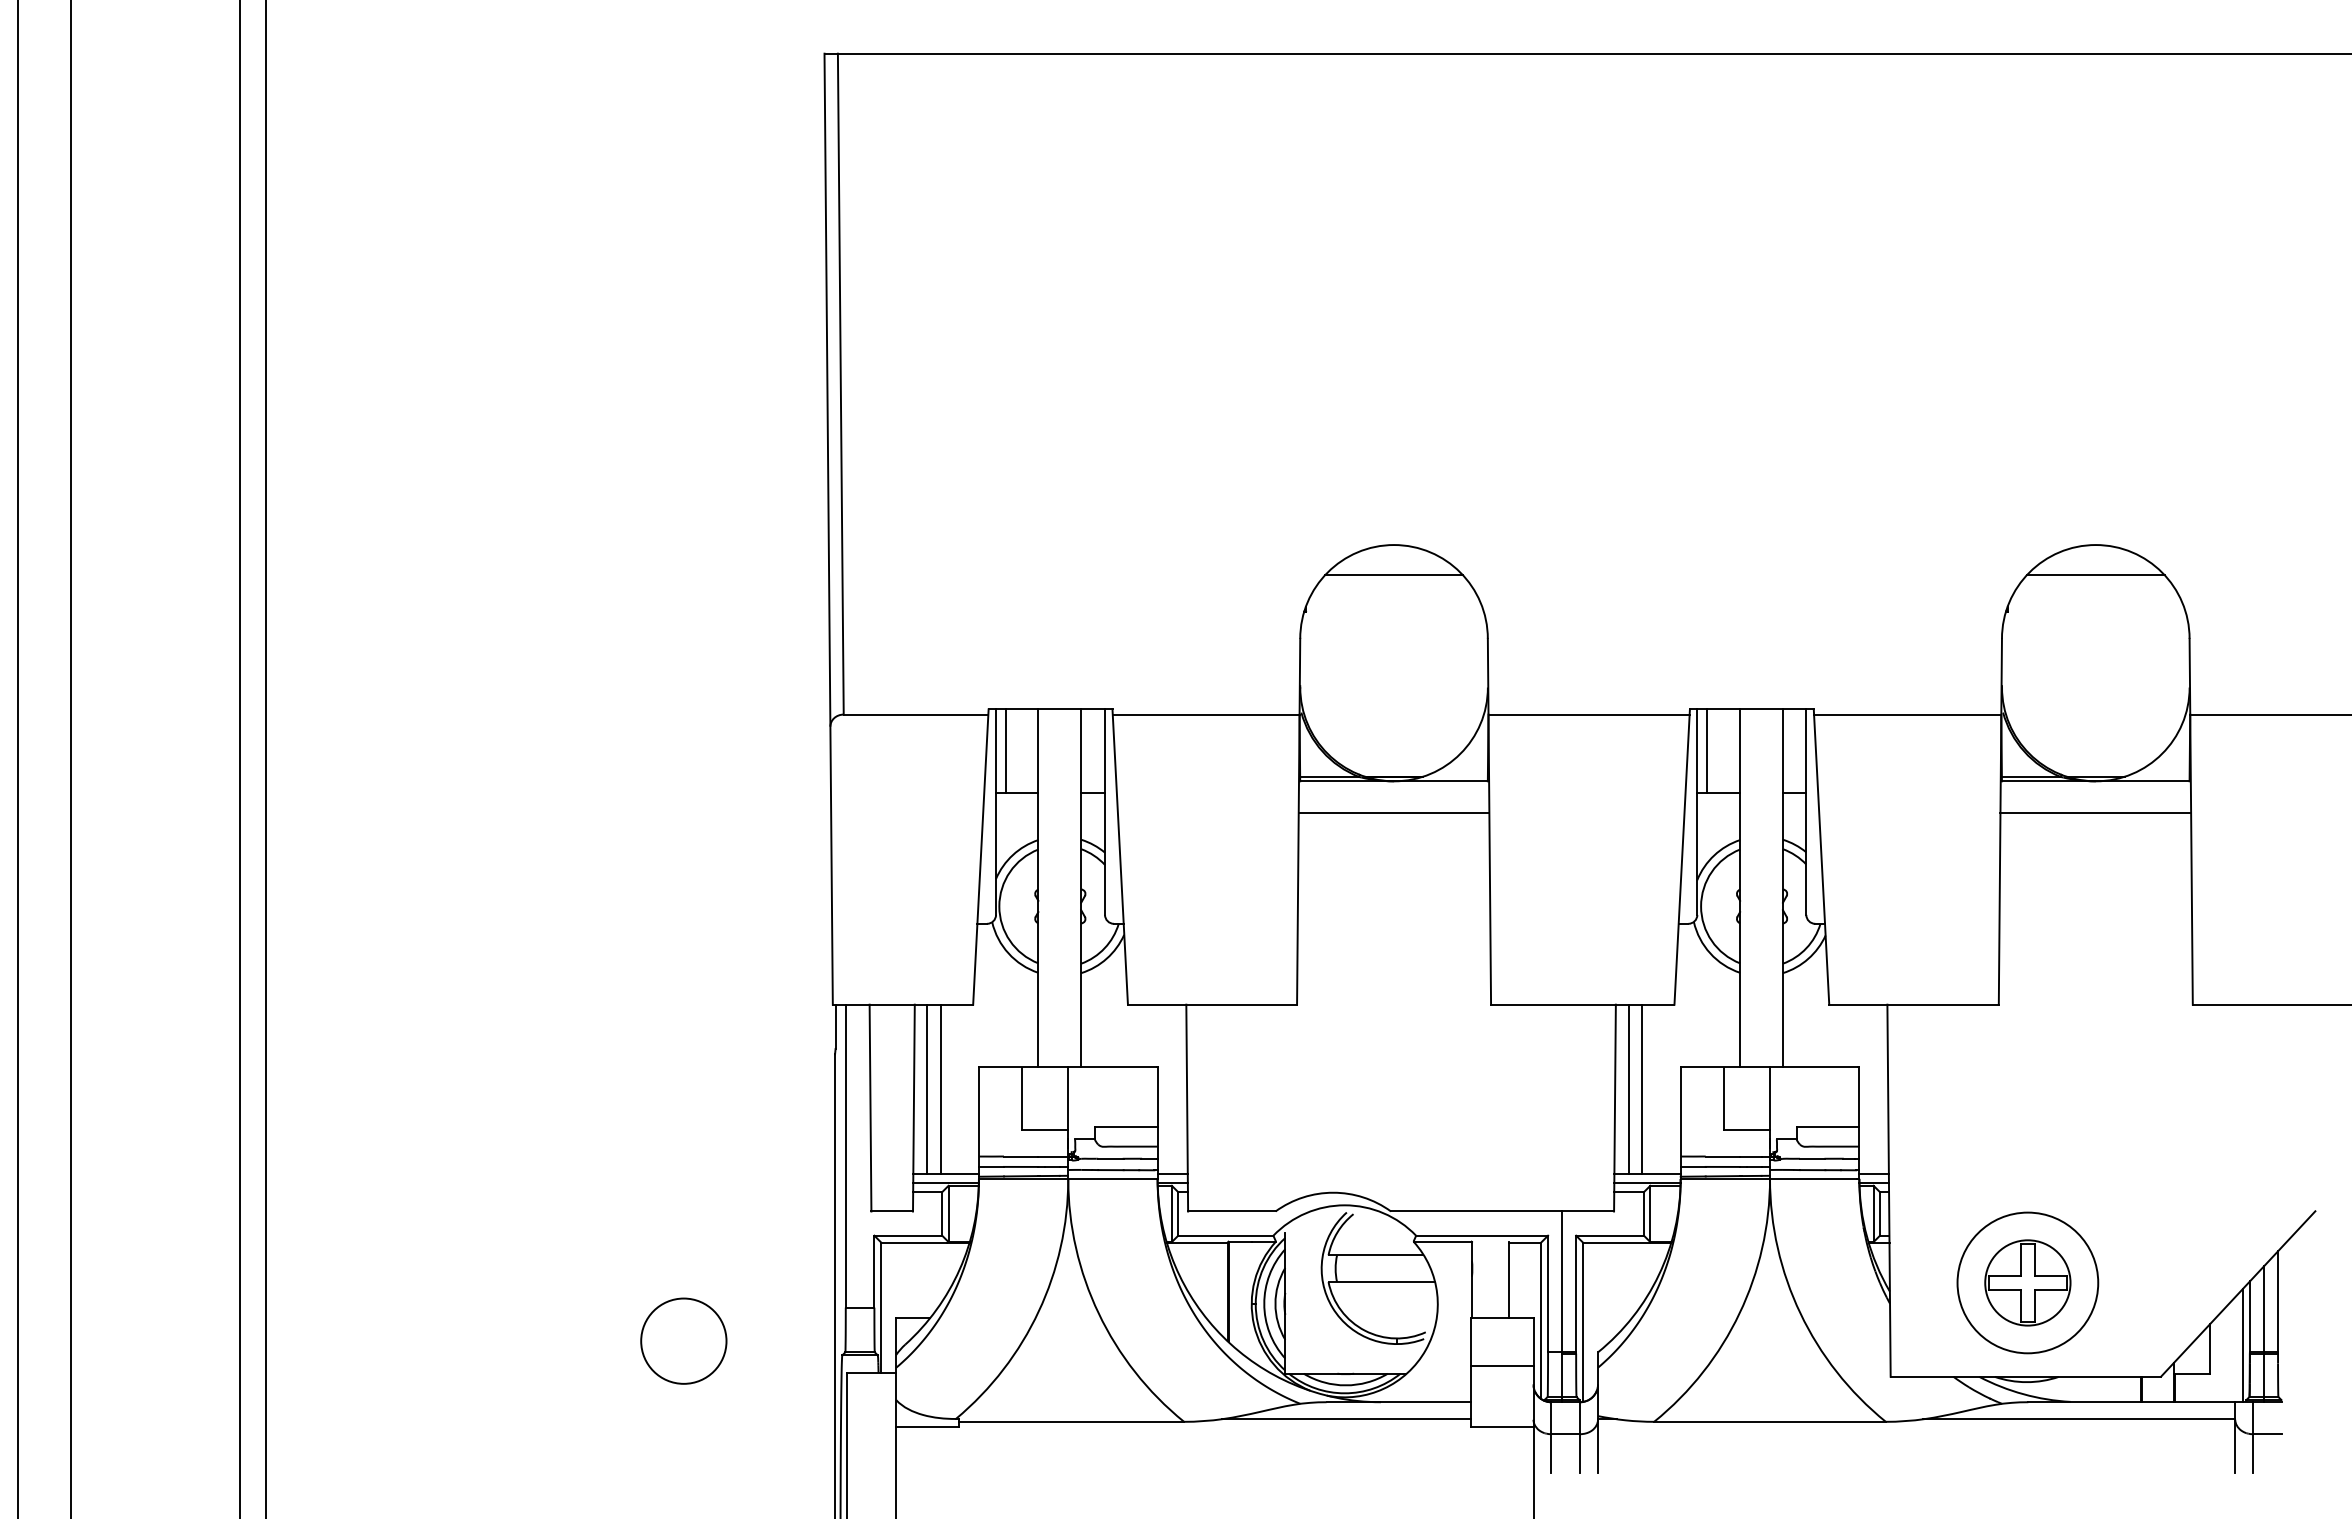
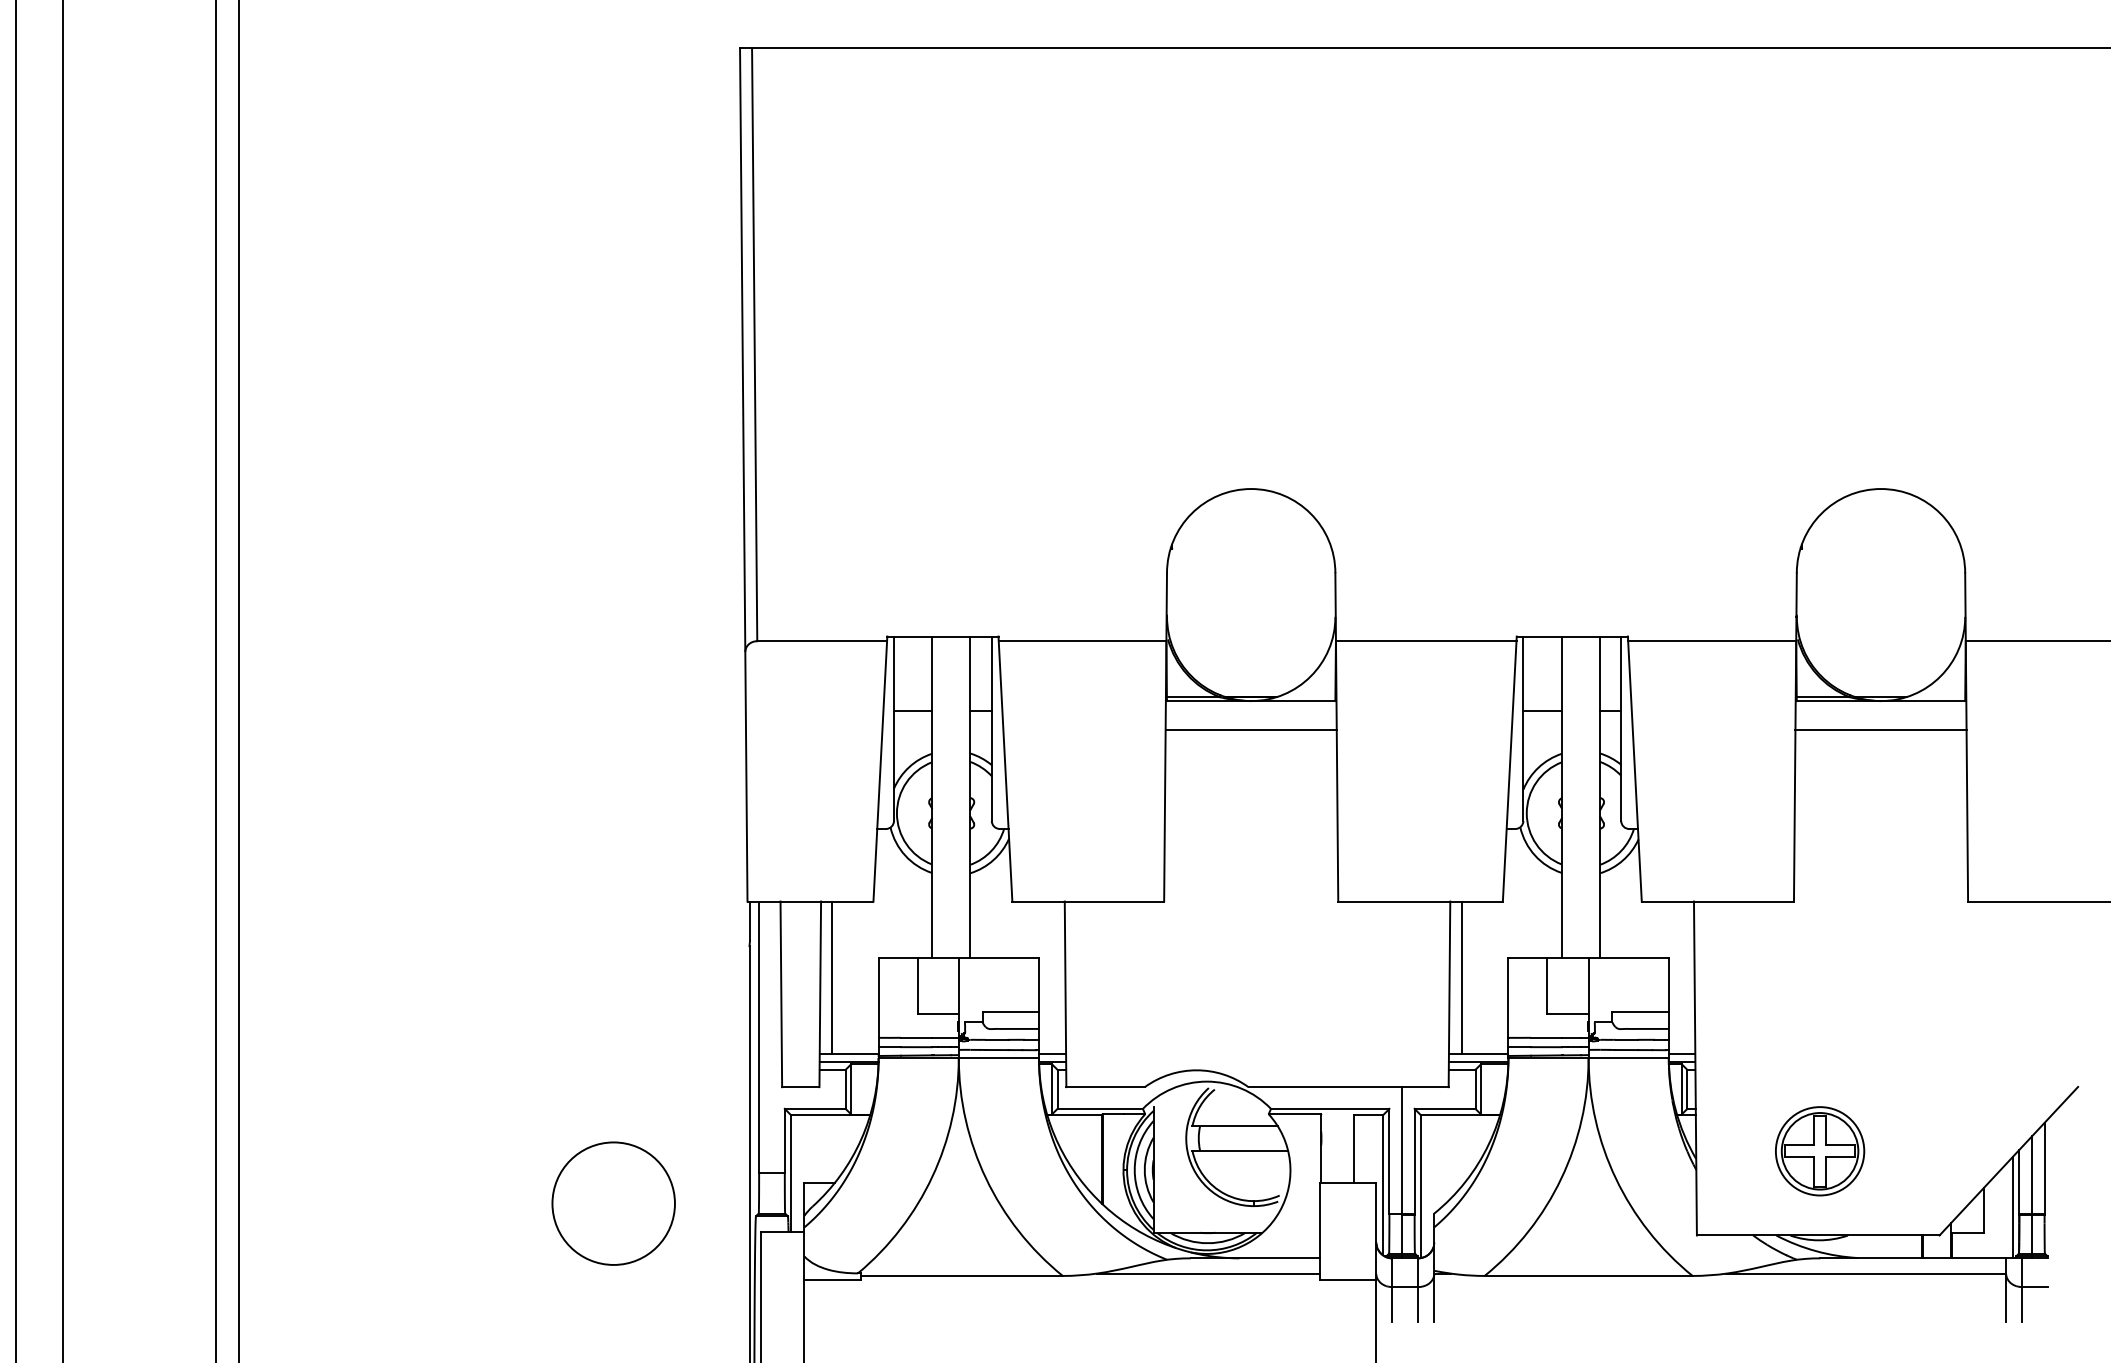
line: (1393, 575) -> (1250, 516), removed
line: (2095, 575) -> (1880, 516), removed
line: (1005, 750) -> (902, 673), removed
line: (1707, 750) -> (1532, 673), removed
line: (940, 1089) -> (844, 977), removed
line: (1642, 1089) -> (1474, 977), removed
circle: (2027, 1282) -> (1819, 1150), size x0.7
circle: (683, 1340) -> (613, 1202), size x1.6
line: (1501, 1366) -> (1347, 1226), removed

